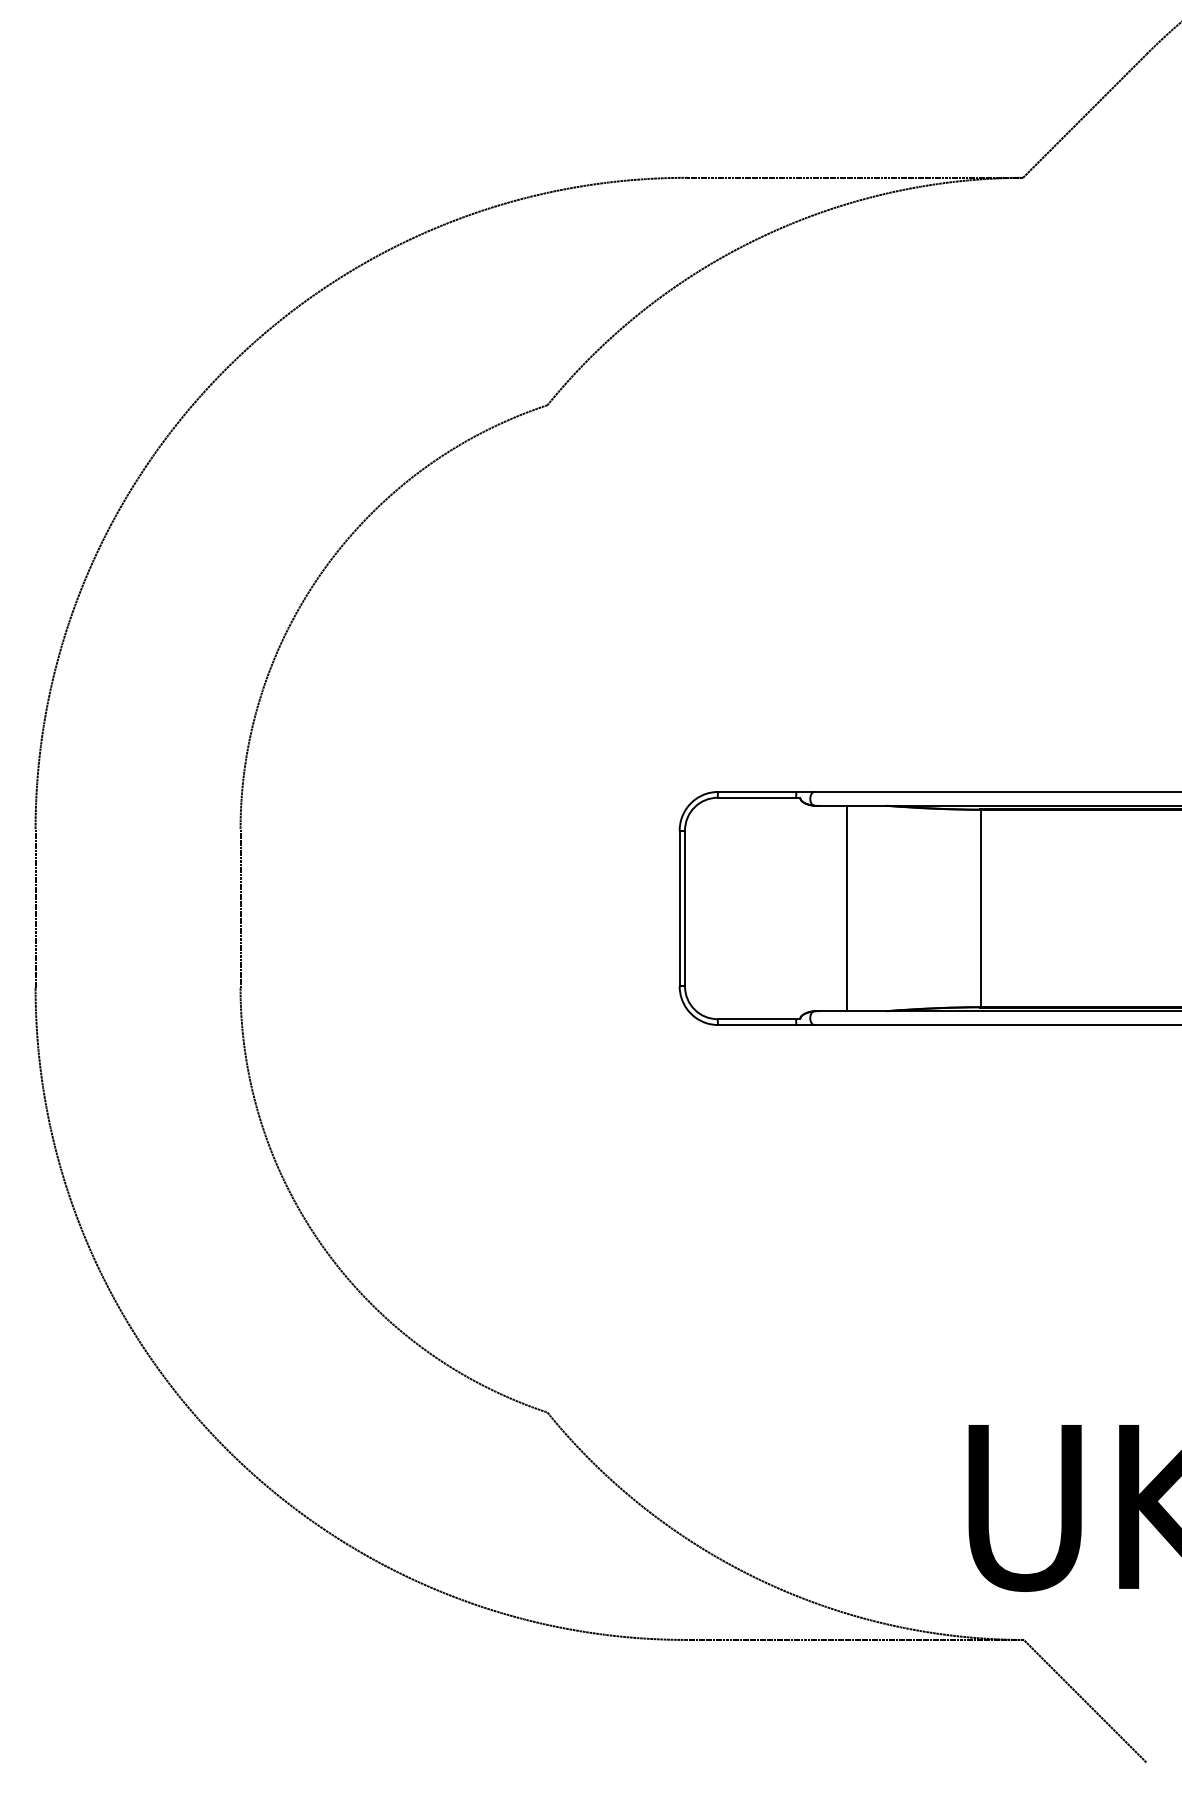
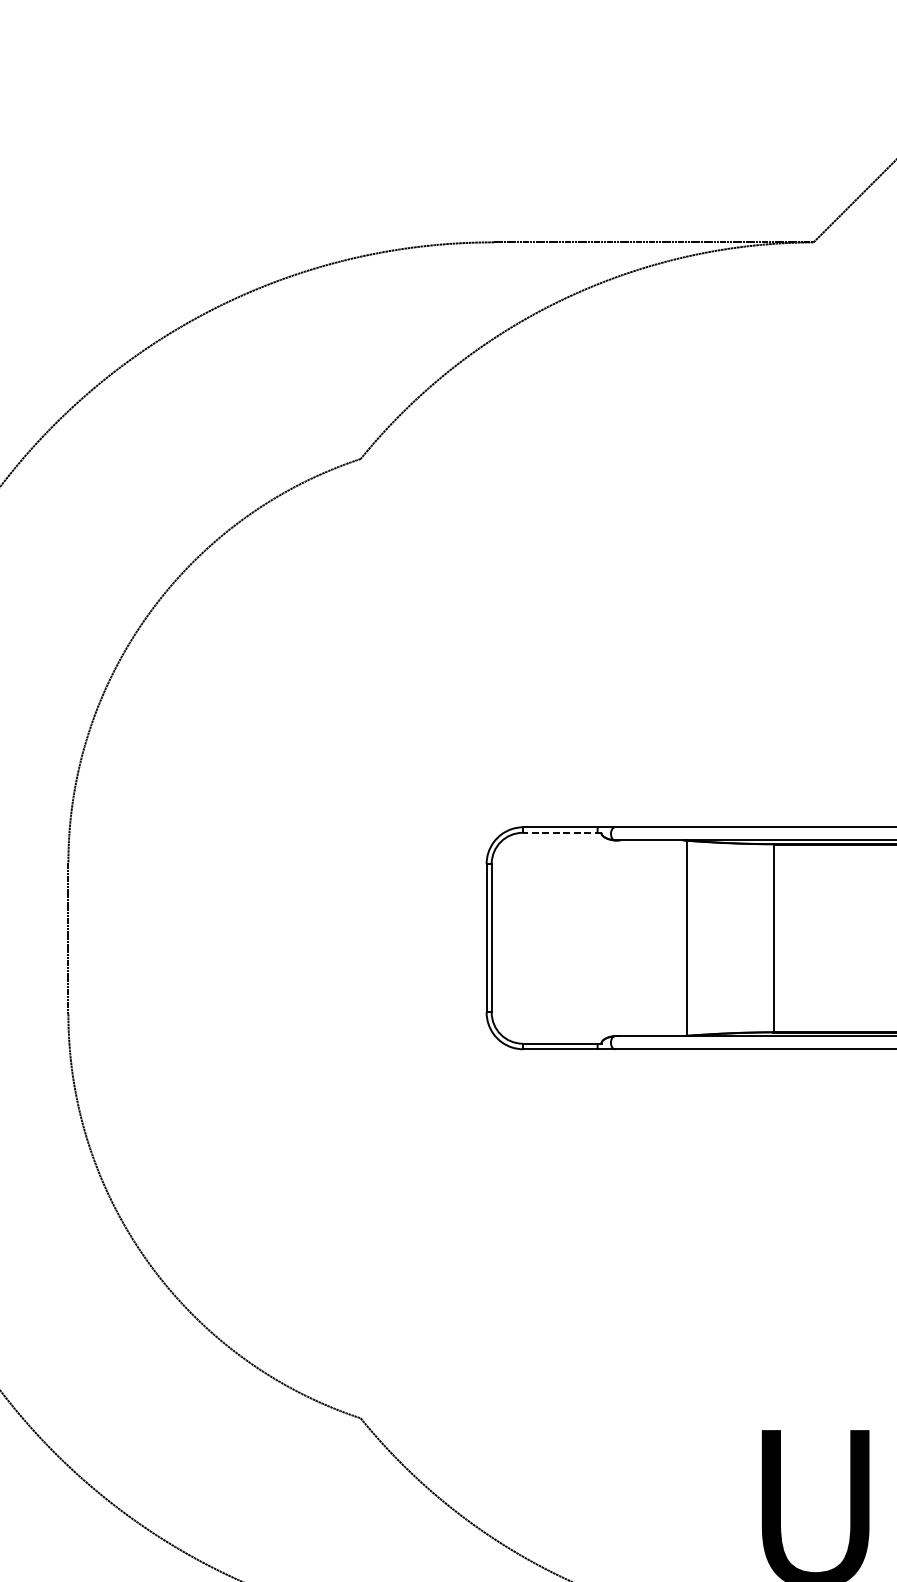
line: (758, 797) -> (561, 832), solid -> dashed
line: (846, 908) -> (686, 938), moved

